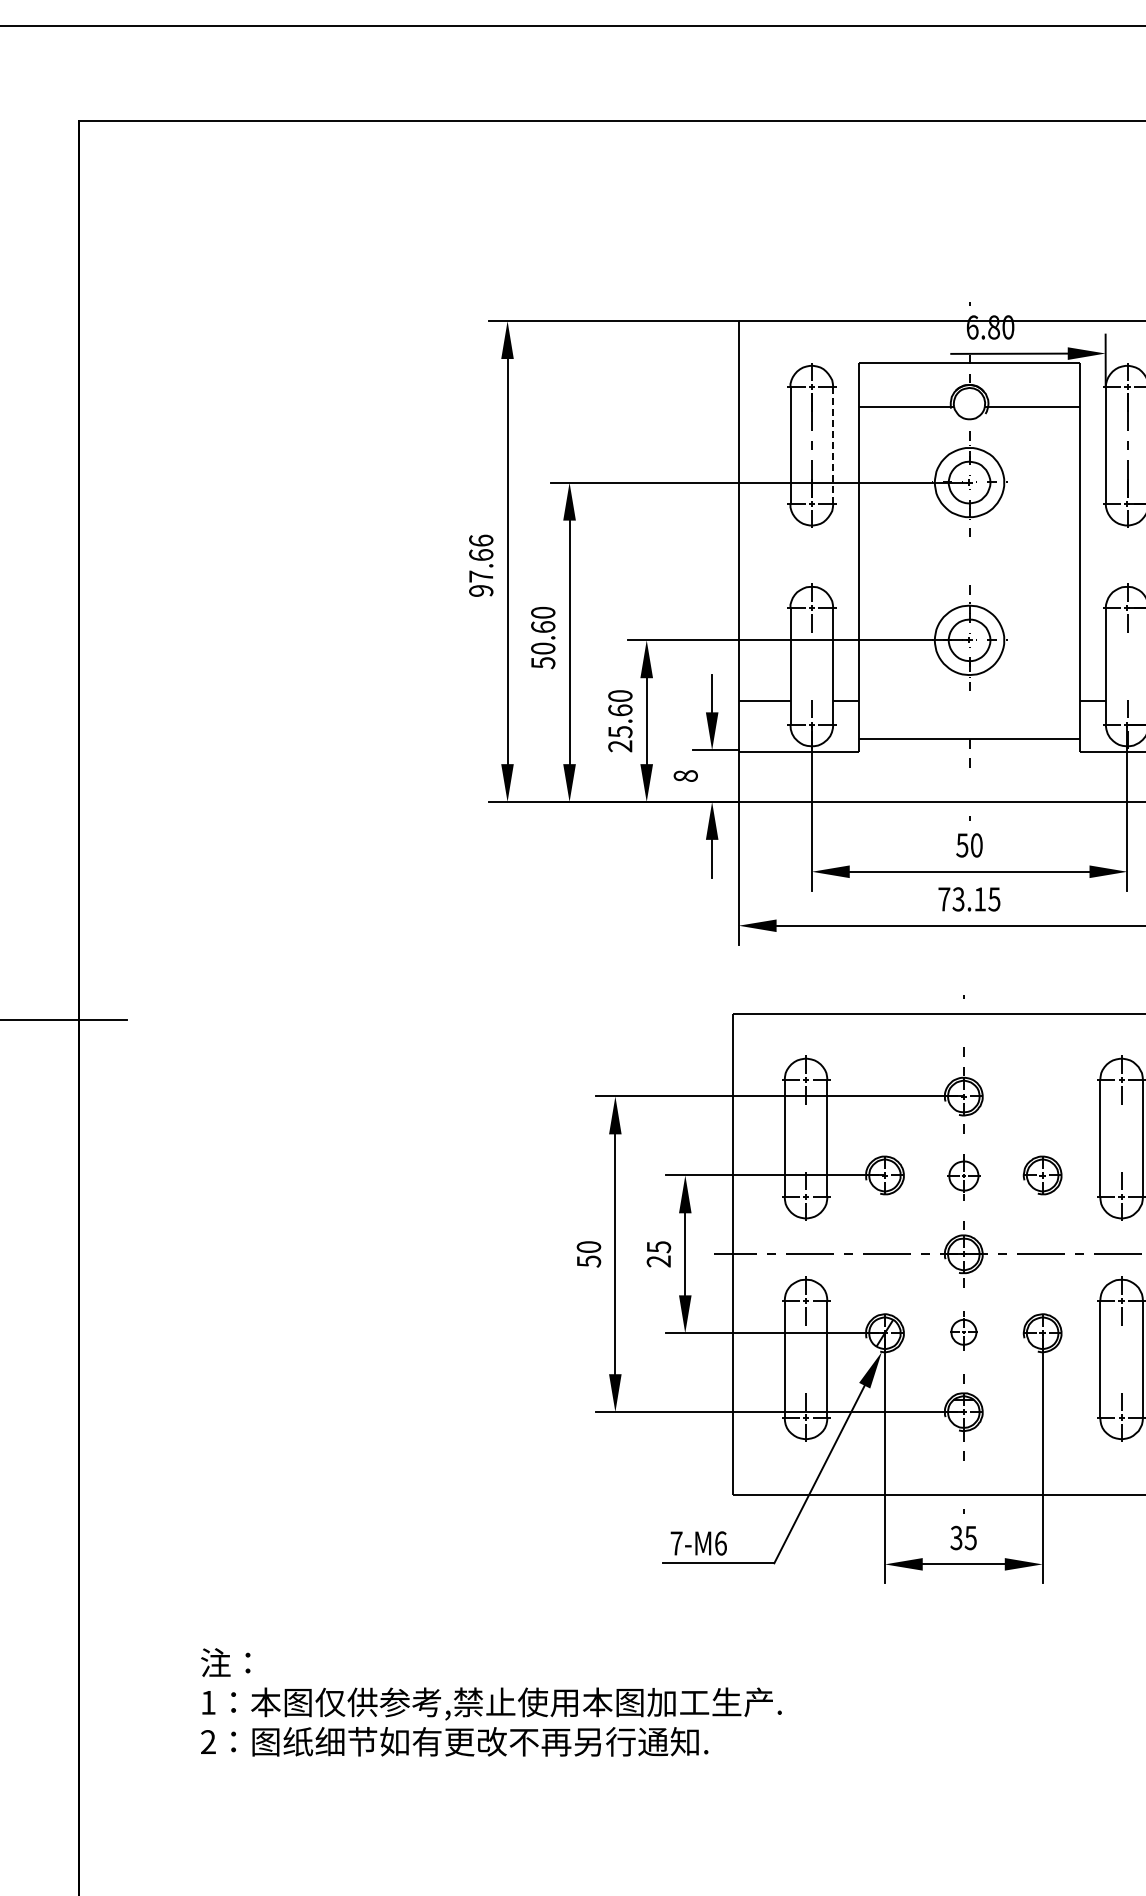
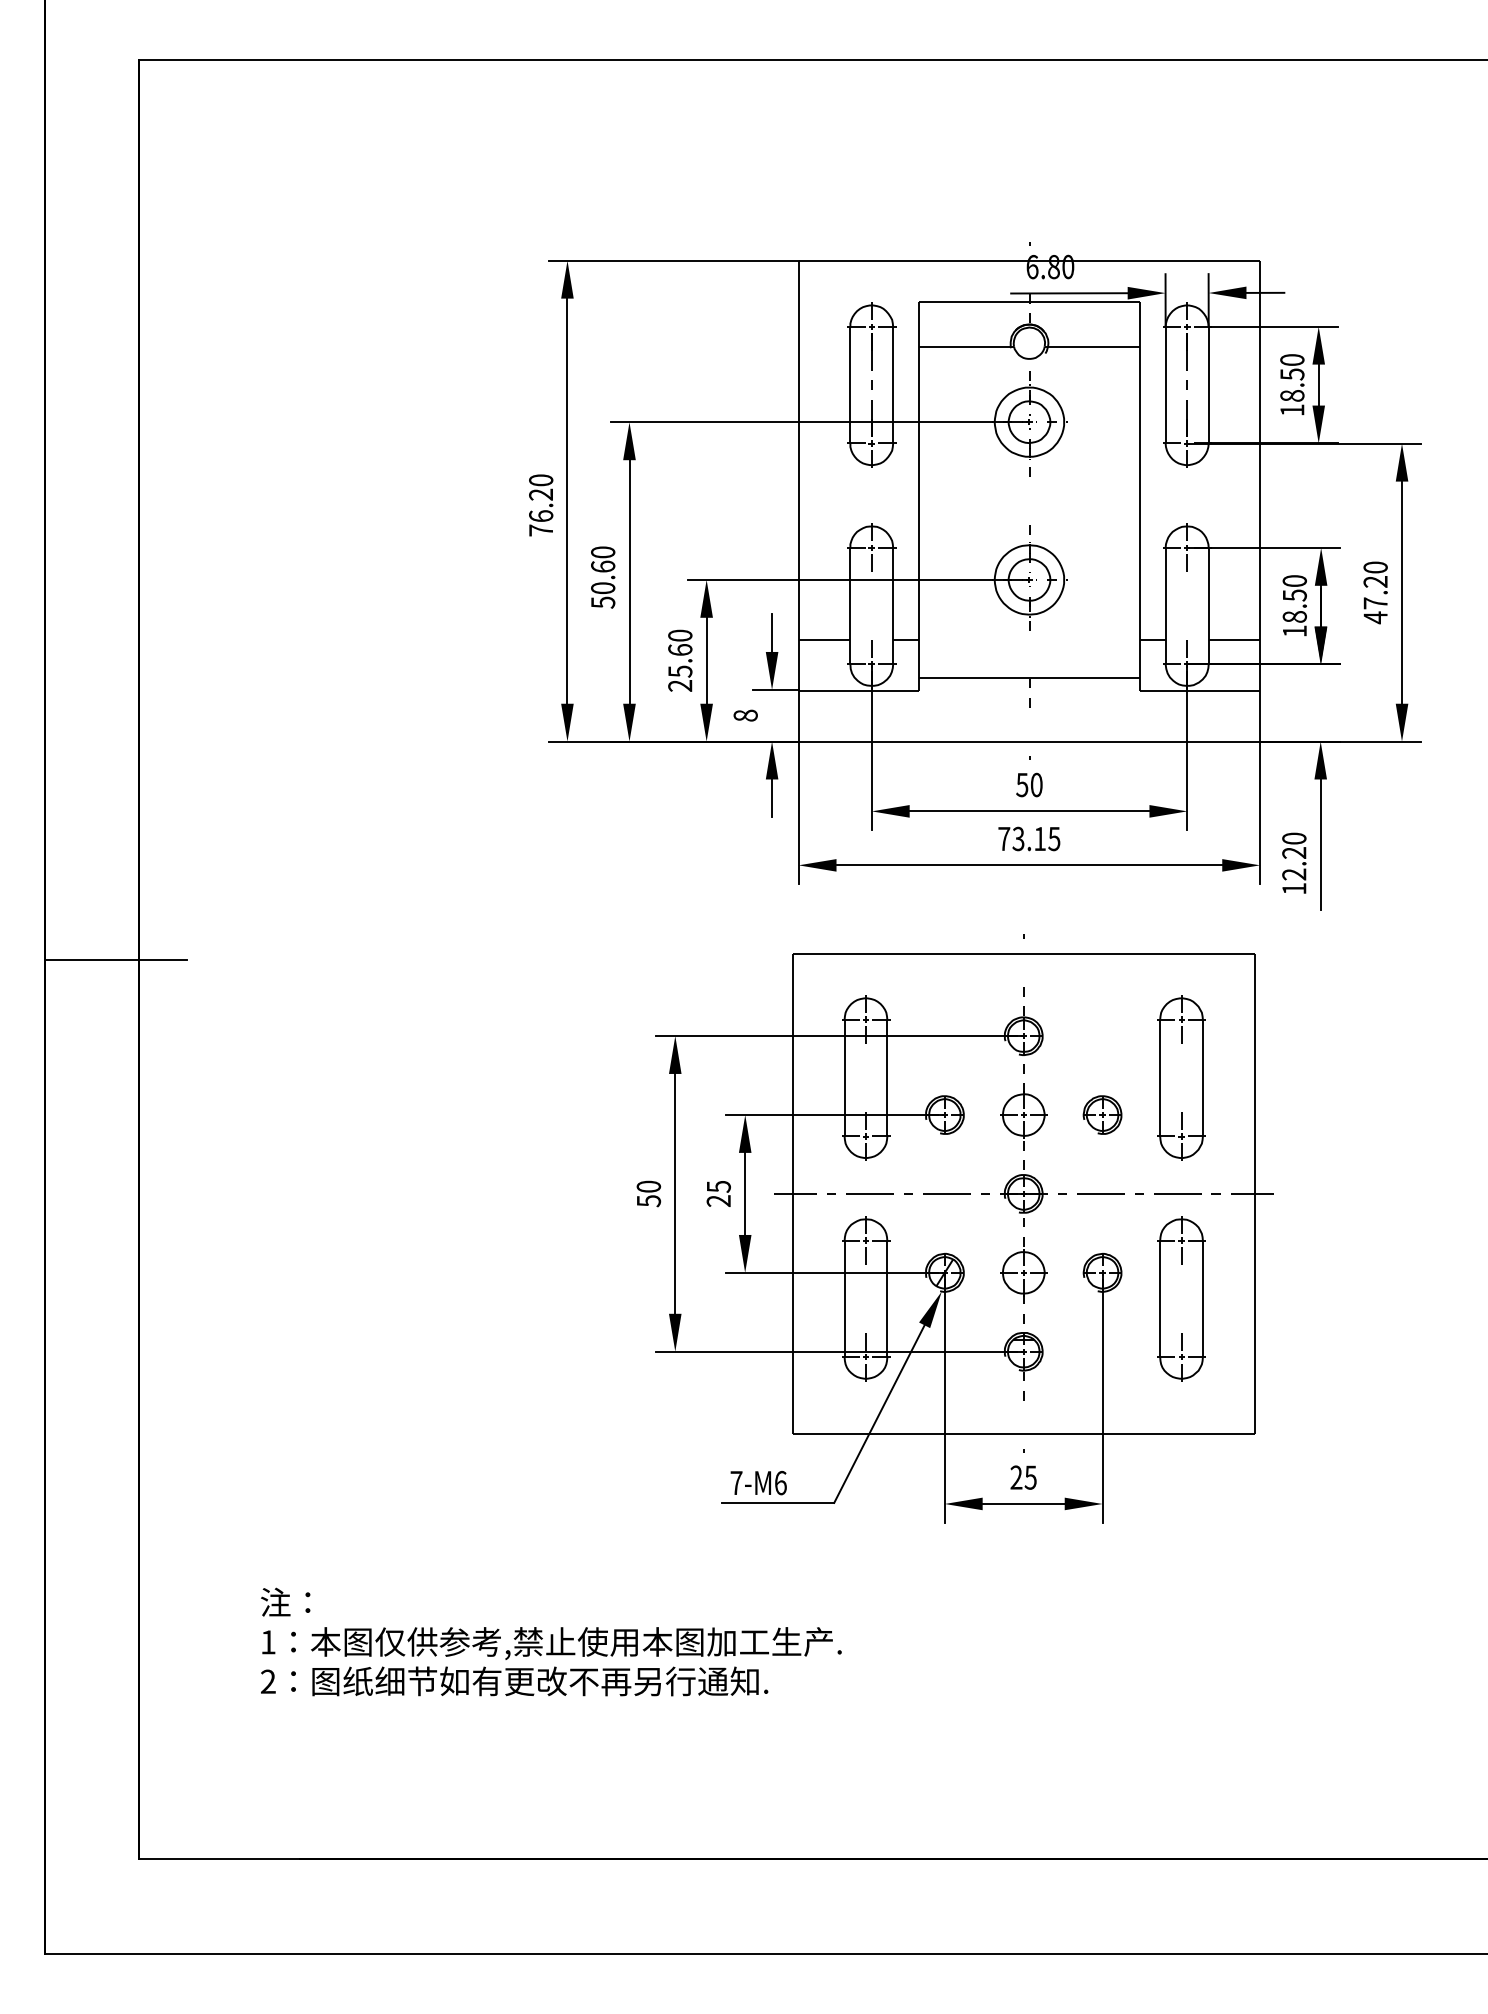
line: (833, 444) -> (893, 384), dashed -> solid
text: (481, 565) -> (541, 505), 97.66 -> 76.20
part: (963, 1176) -> (1023, 1116), size x1.43
part: (963, 1330) -> (1023, 1270), size x1.67
text: (956, 1537) -> (1016, 1477), 35 -> 25

